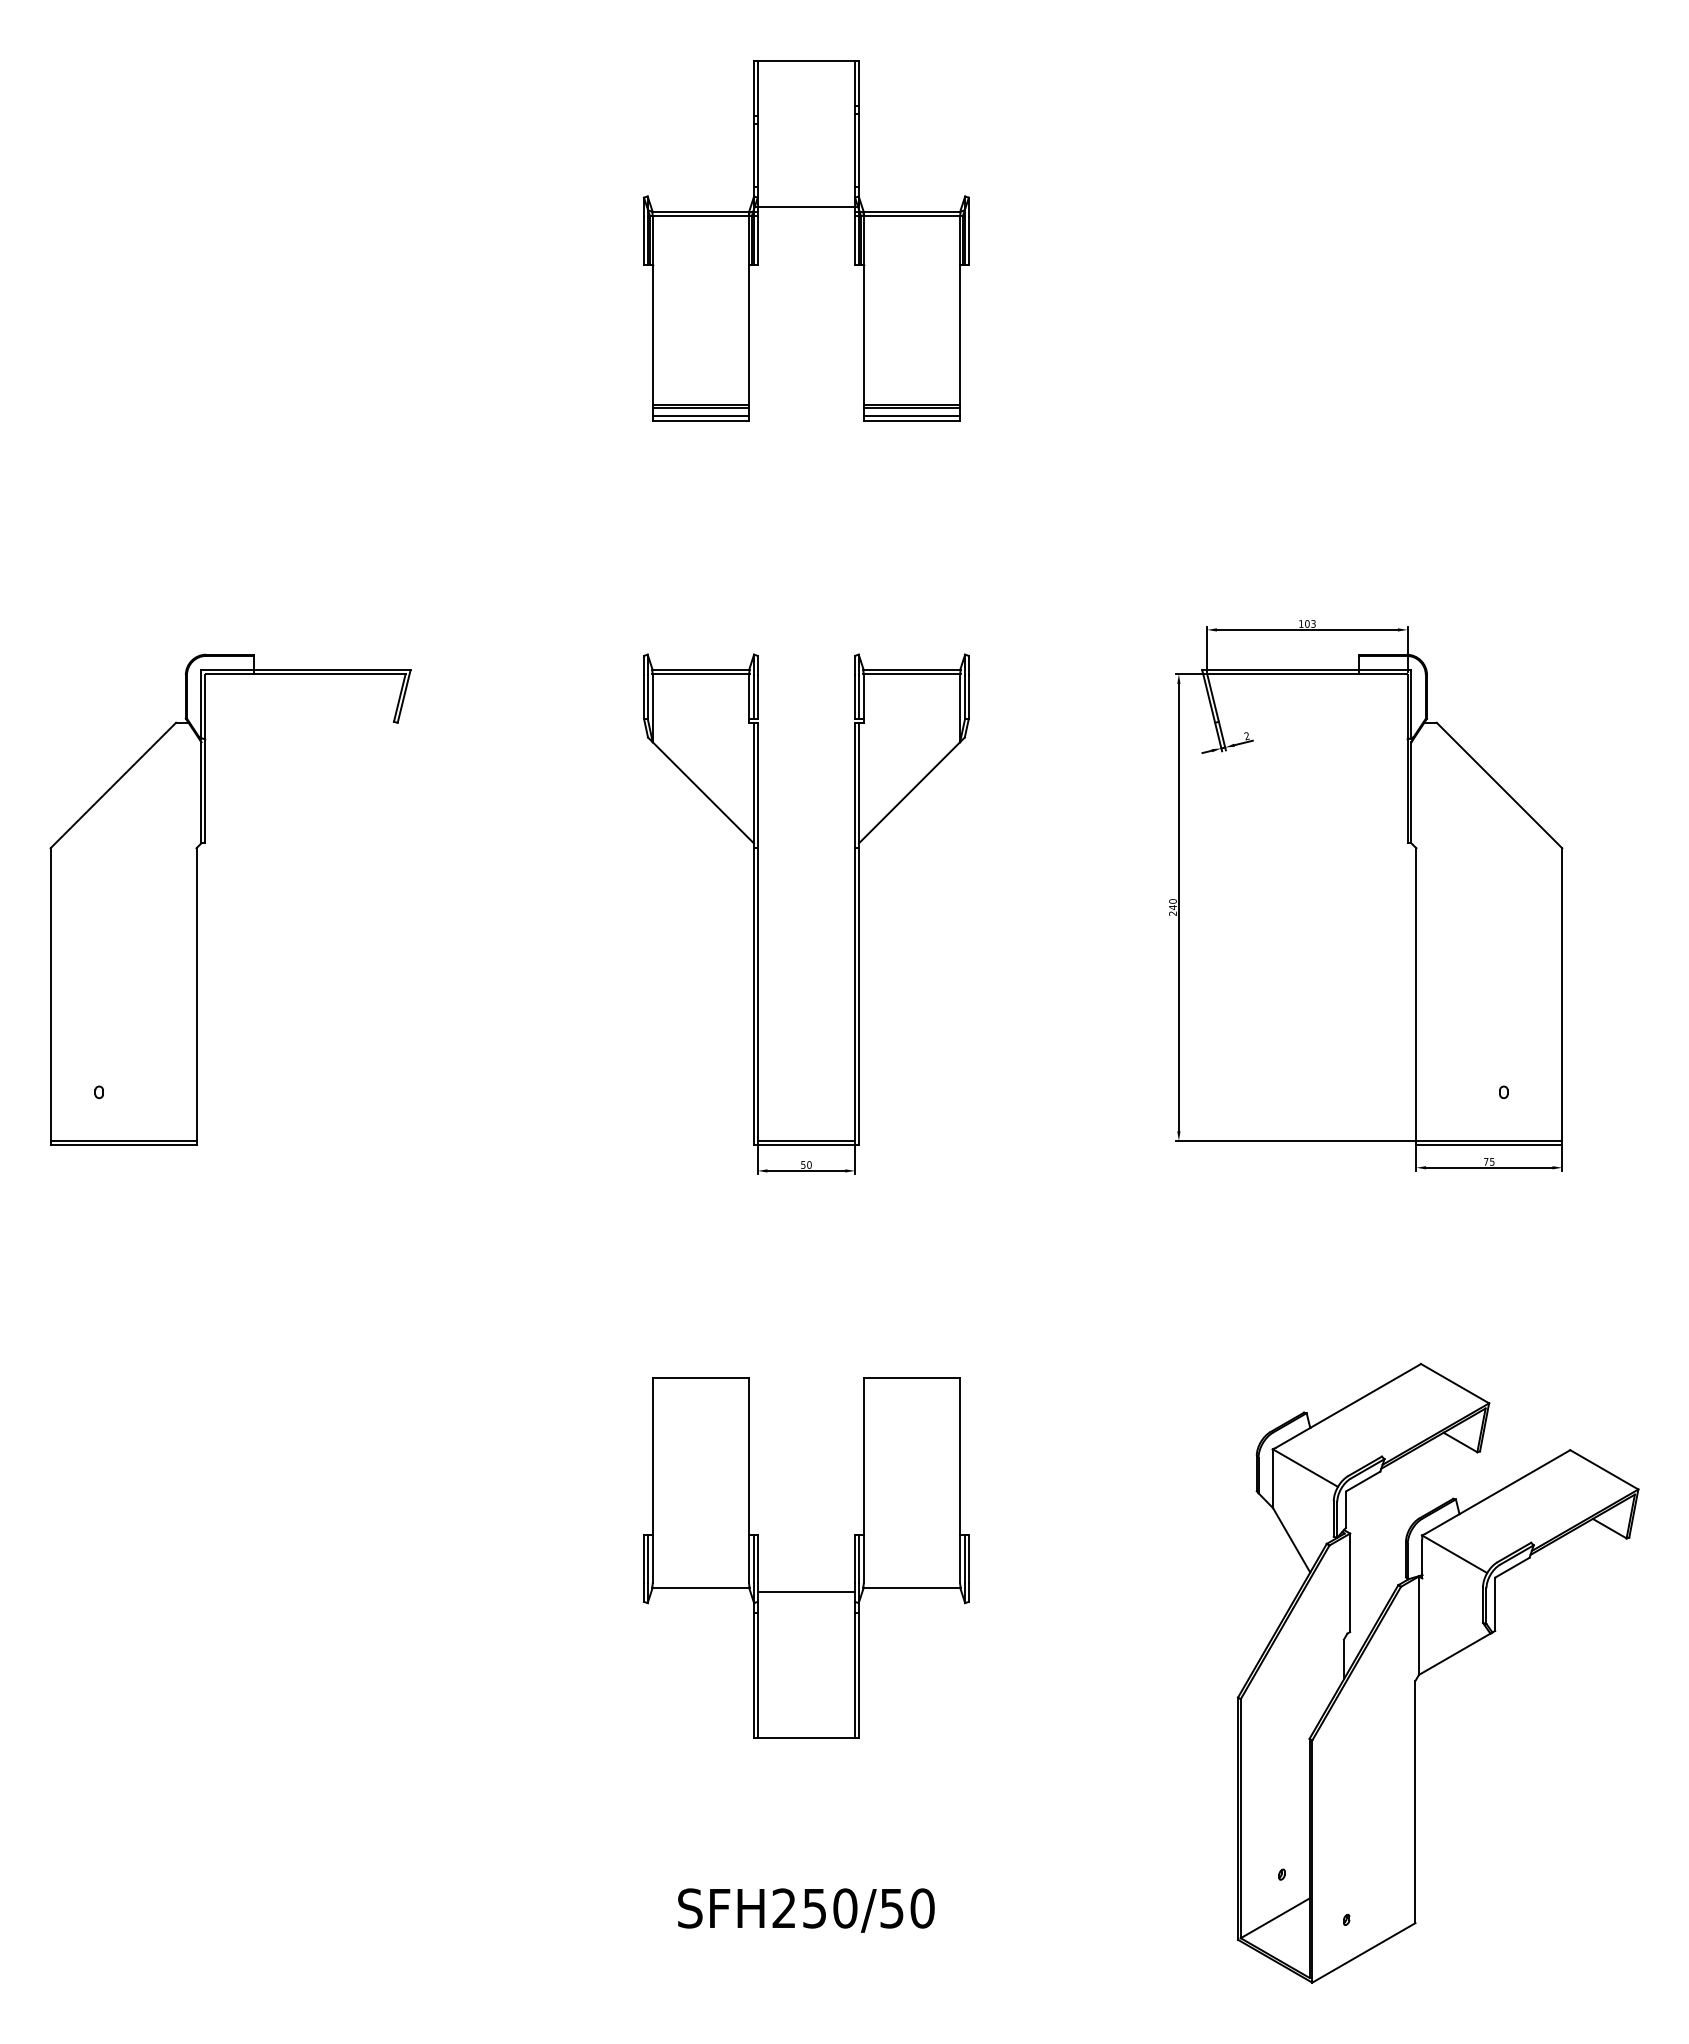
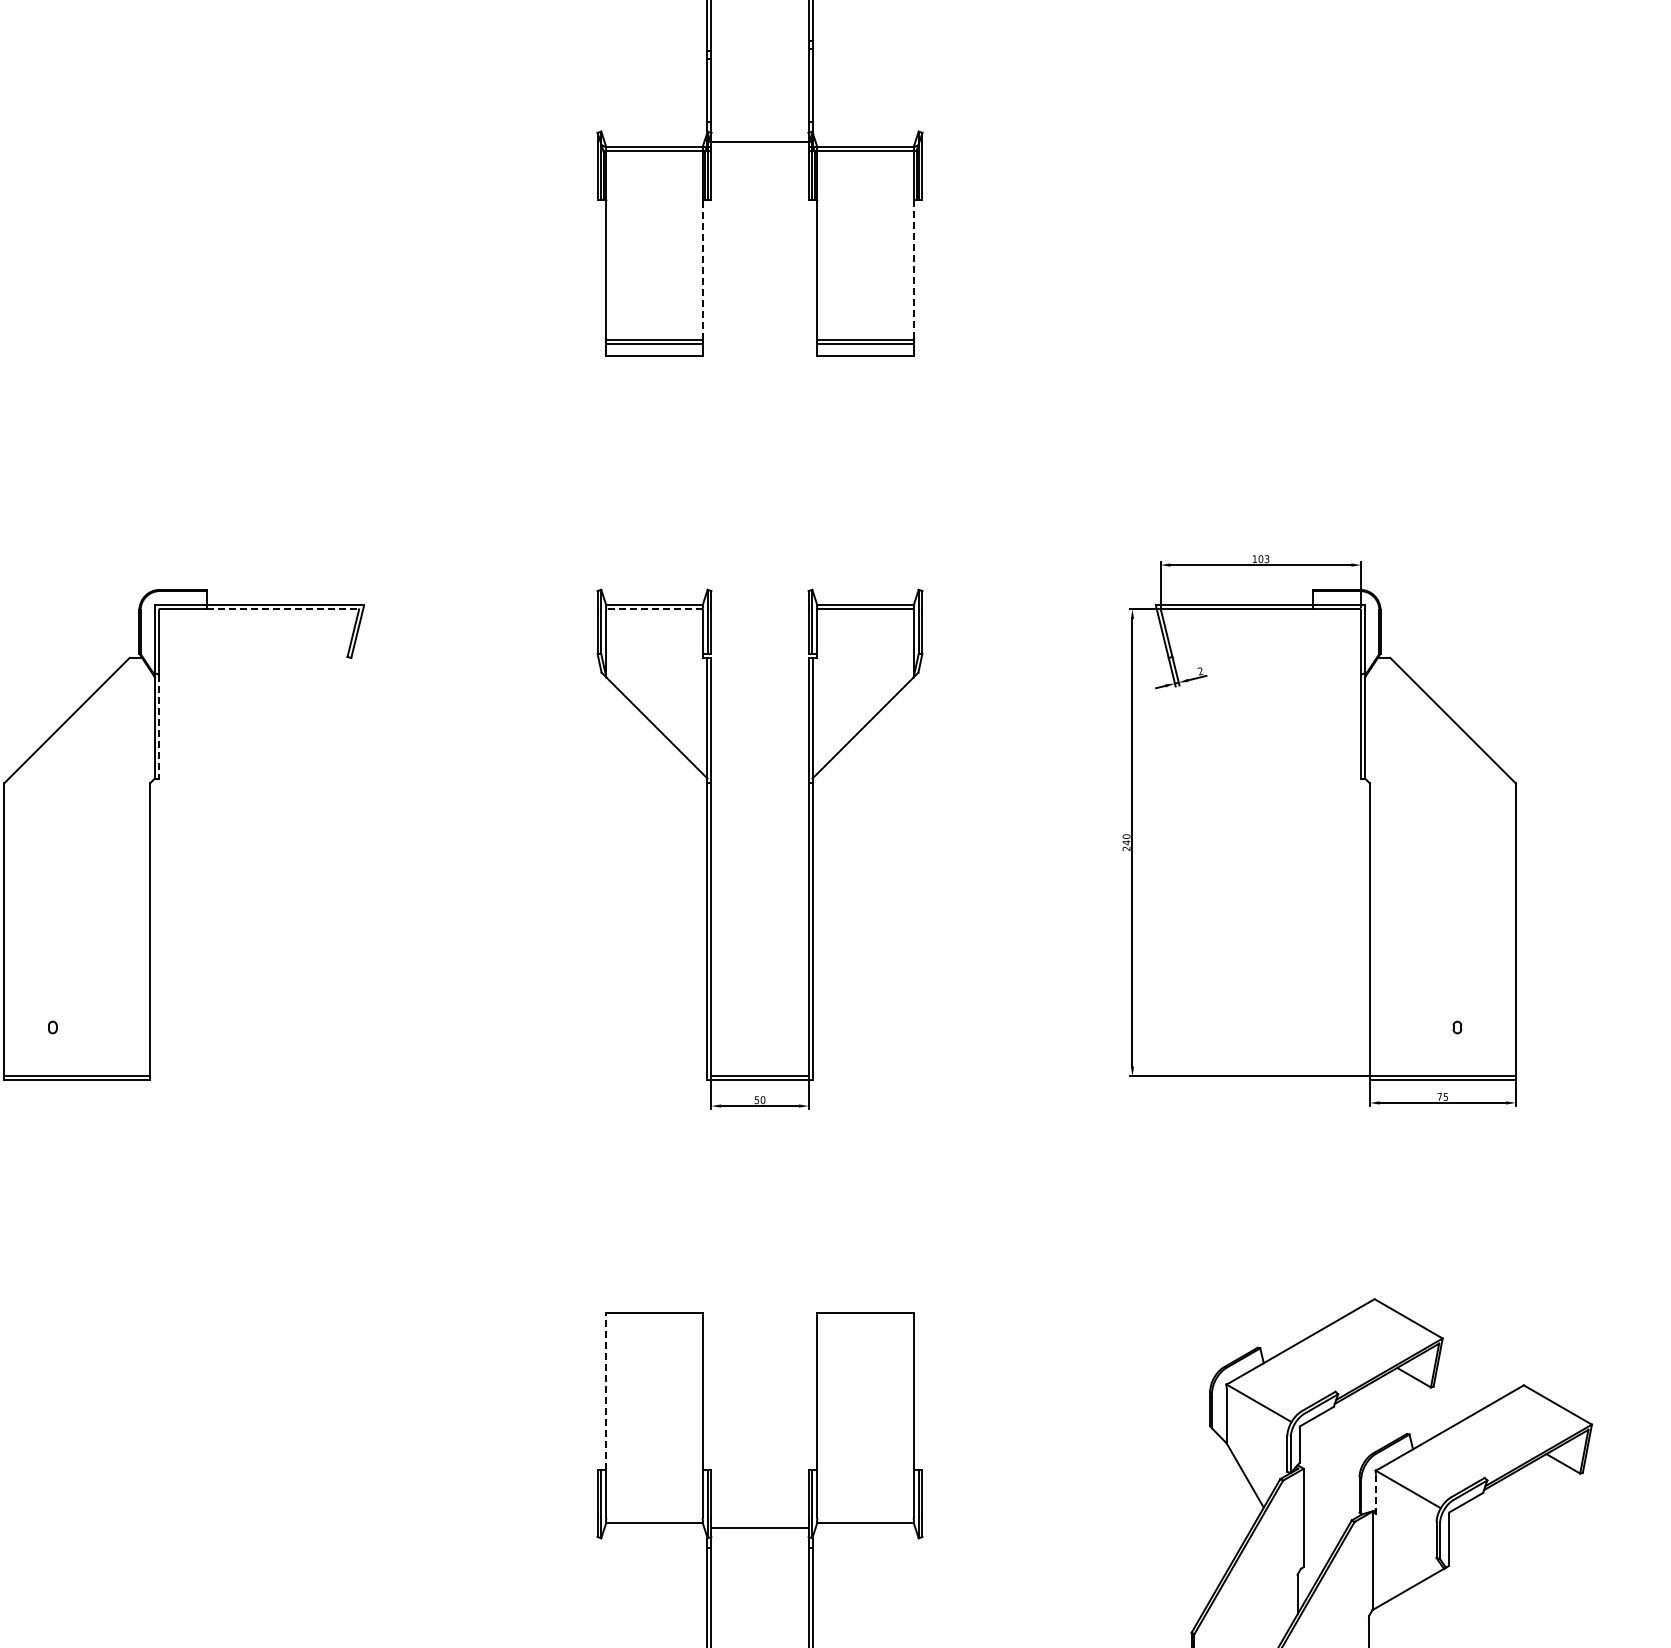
line: (749, 334) -> (703, 269), solid -> dashed
line: (960, 335) -> (914, 270), solid -> dashed
line: (700, 416) -> (654, 351), removed
line: (911, 416) -> (865, 351), removed
line: (329, 674) -> (283, 609), solid -> dashed
line: (700, 674) -> (654, 609), solid -> dashed
line: (205, 791) -> (159, 726), solid -> dashed
line: (652, 1456) -> (606, 1391), solid -> dashed
line: (1422, 1557) -> (1376, 1492), solid -> dashed

